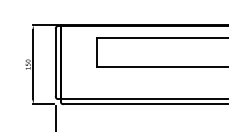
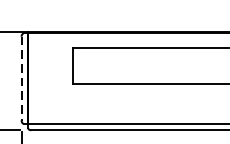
line: (55, 62) -> (21, 78), solid -> dashed

